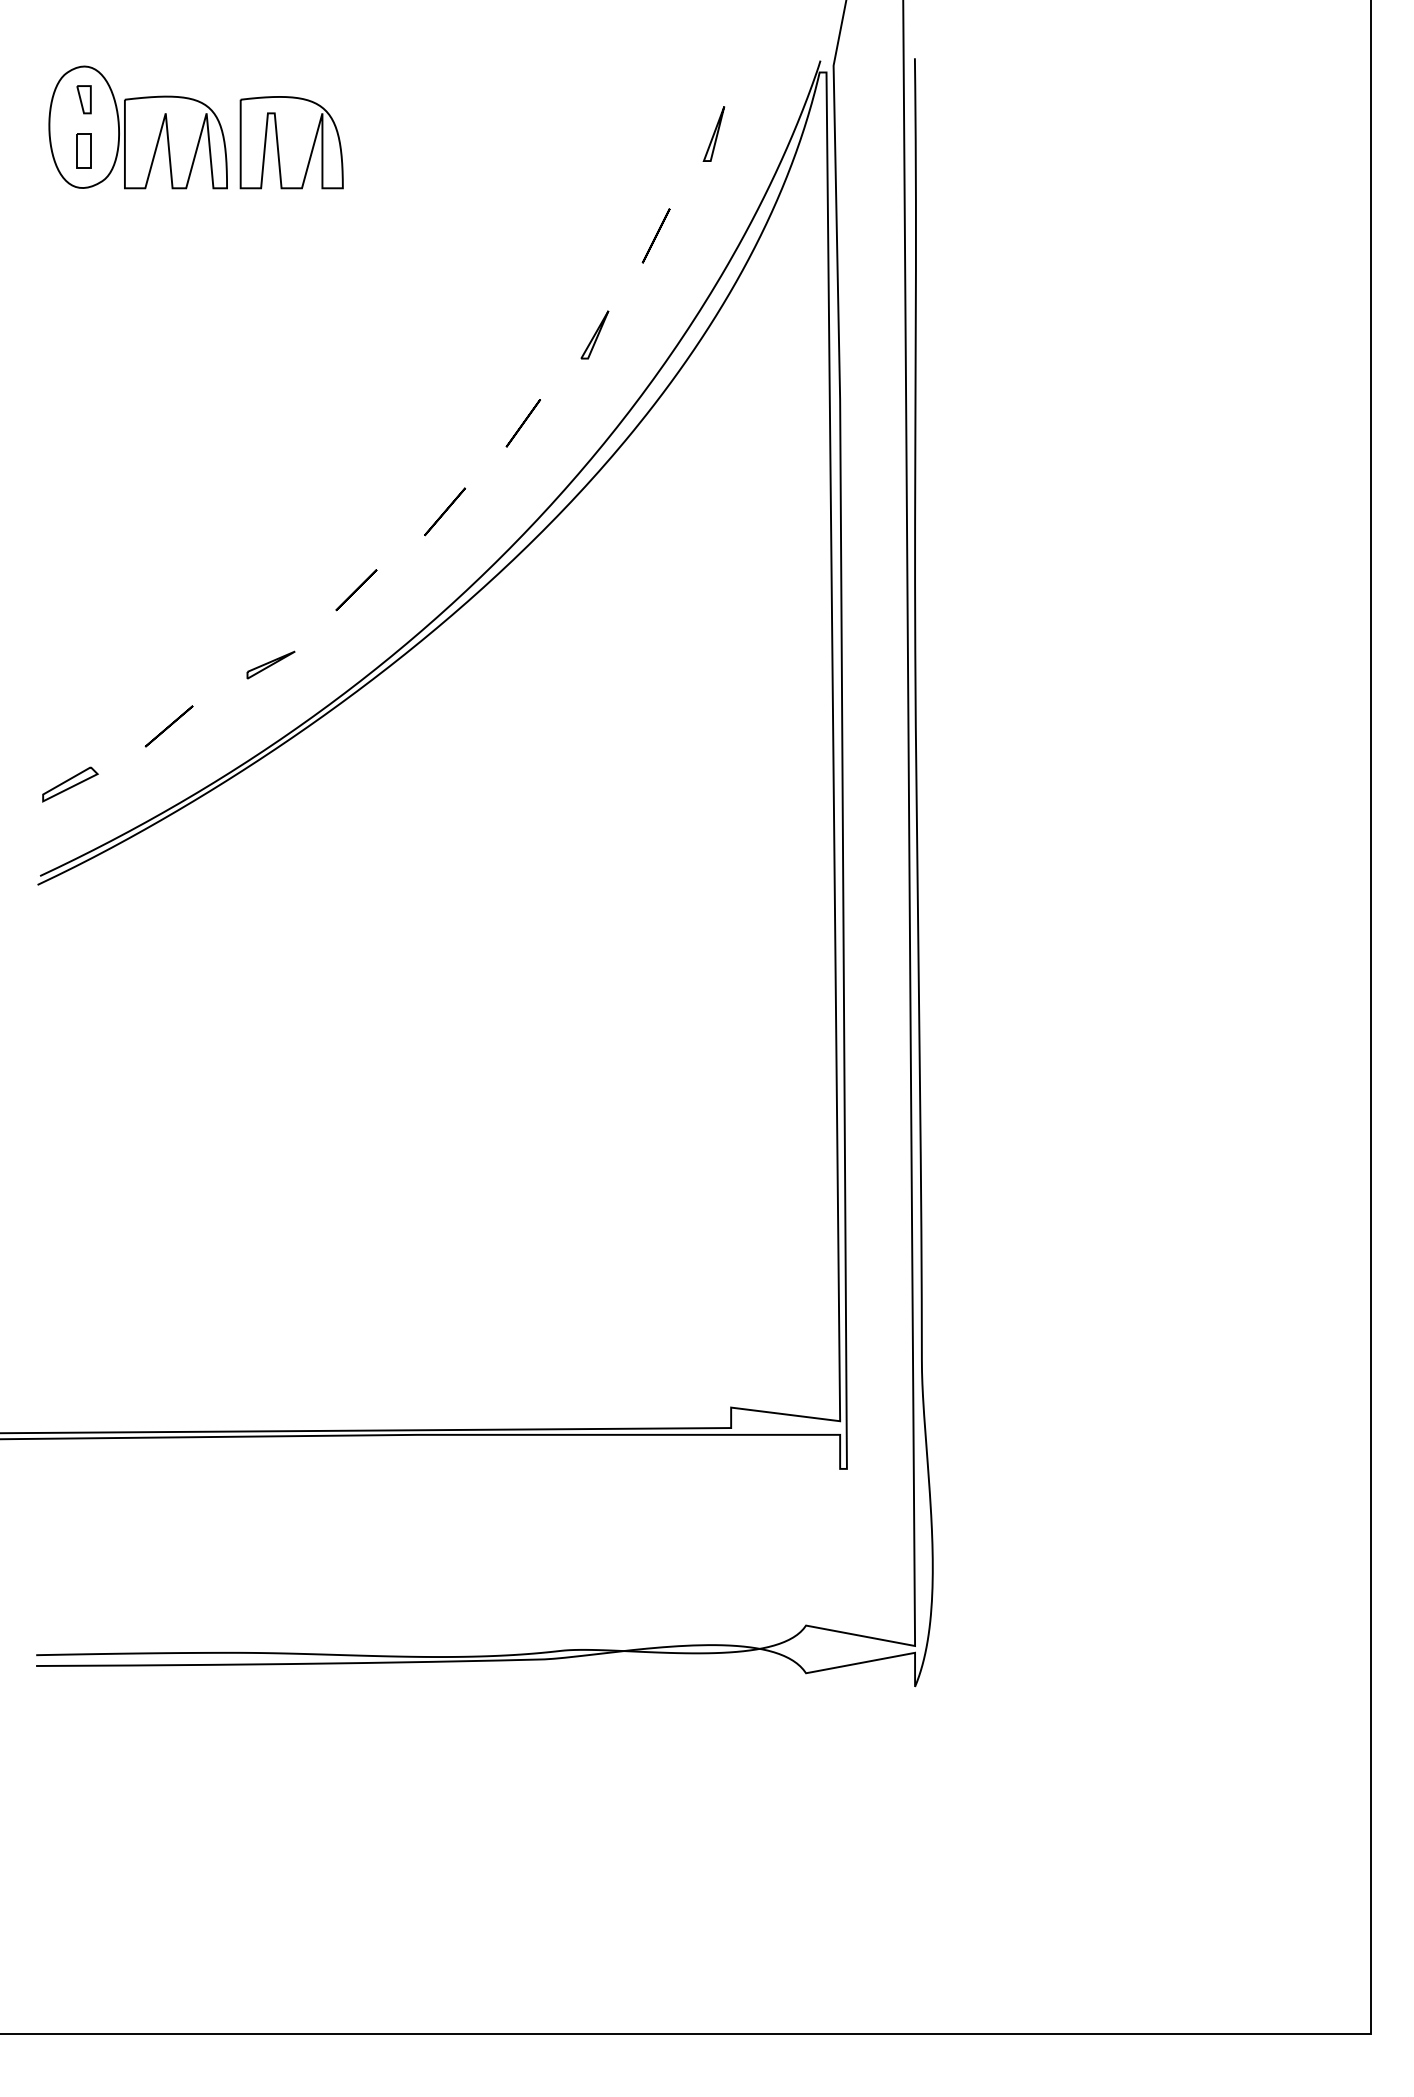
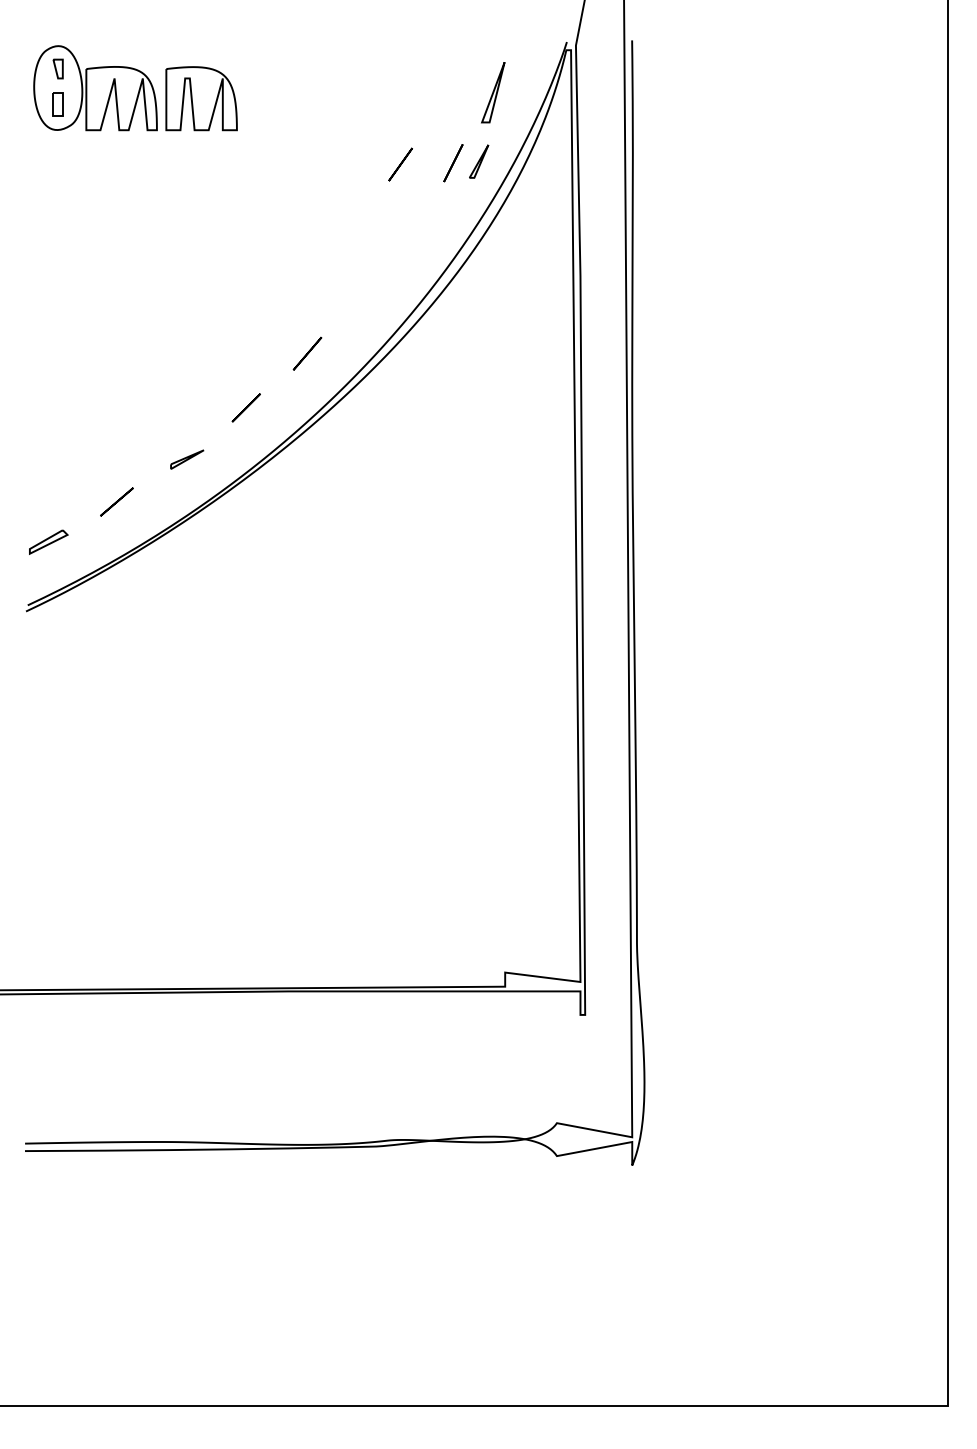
part: (714, 133) -> (493, 92), size x1.6
part: (595, 334) -> (479, 161), moved
line: (523, 423) -> (400, 164), moved

